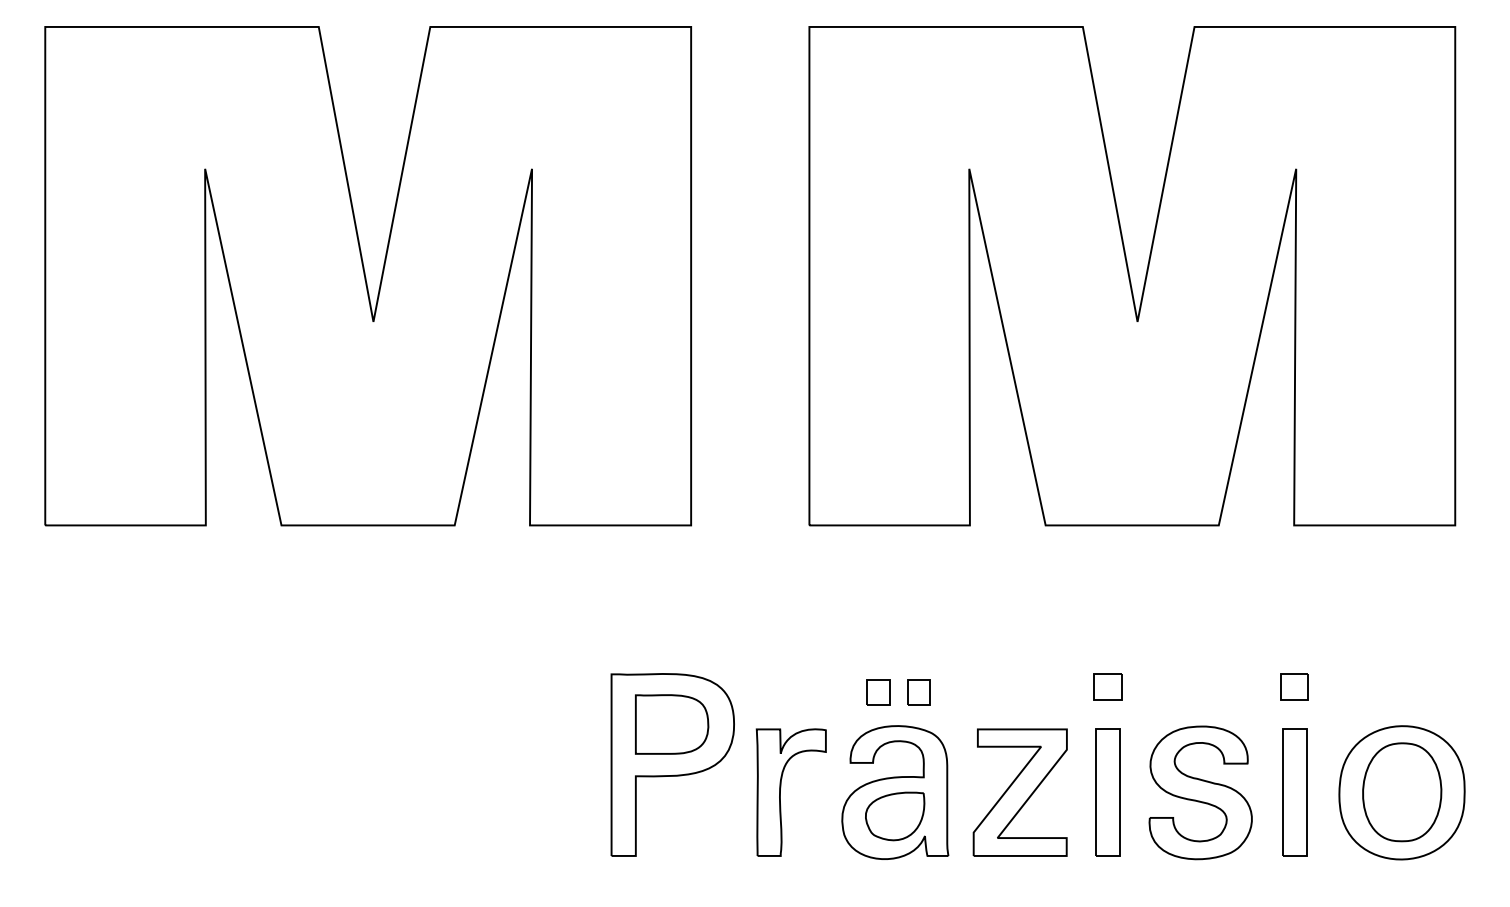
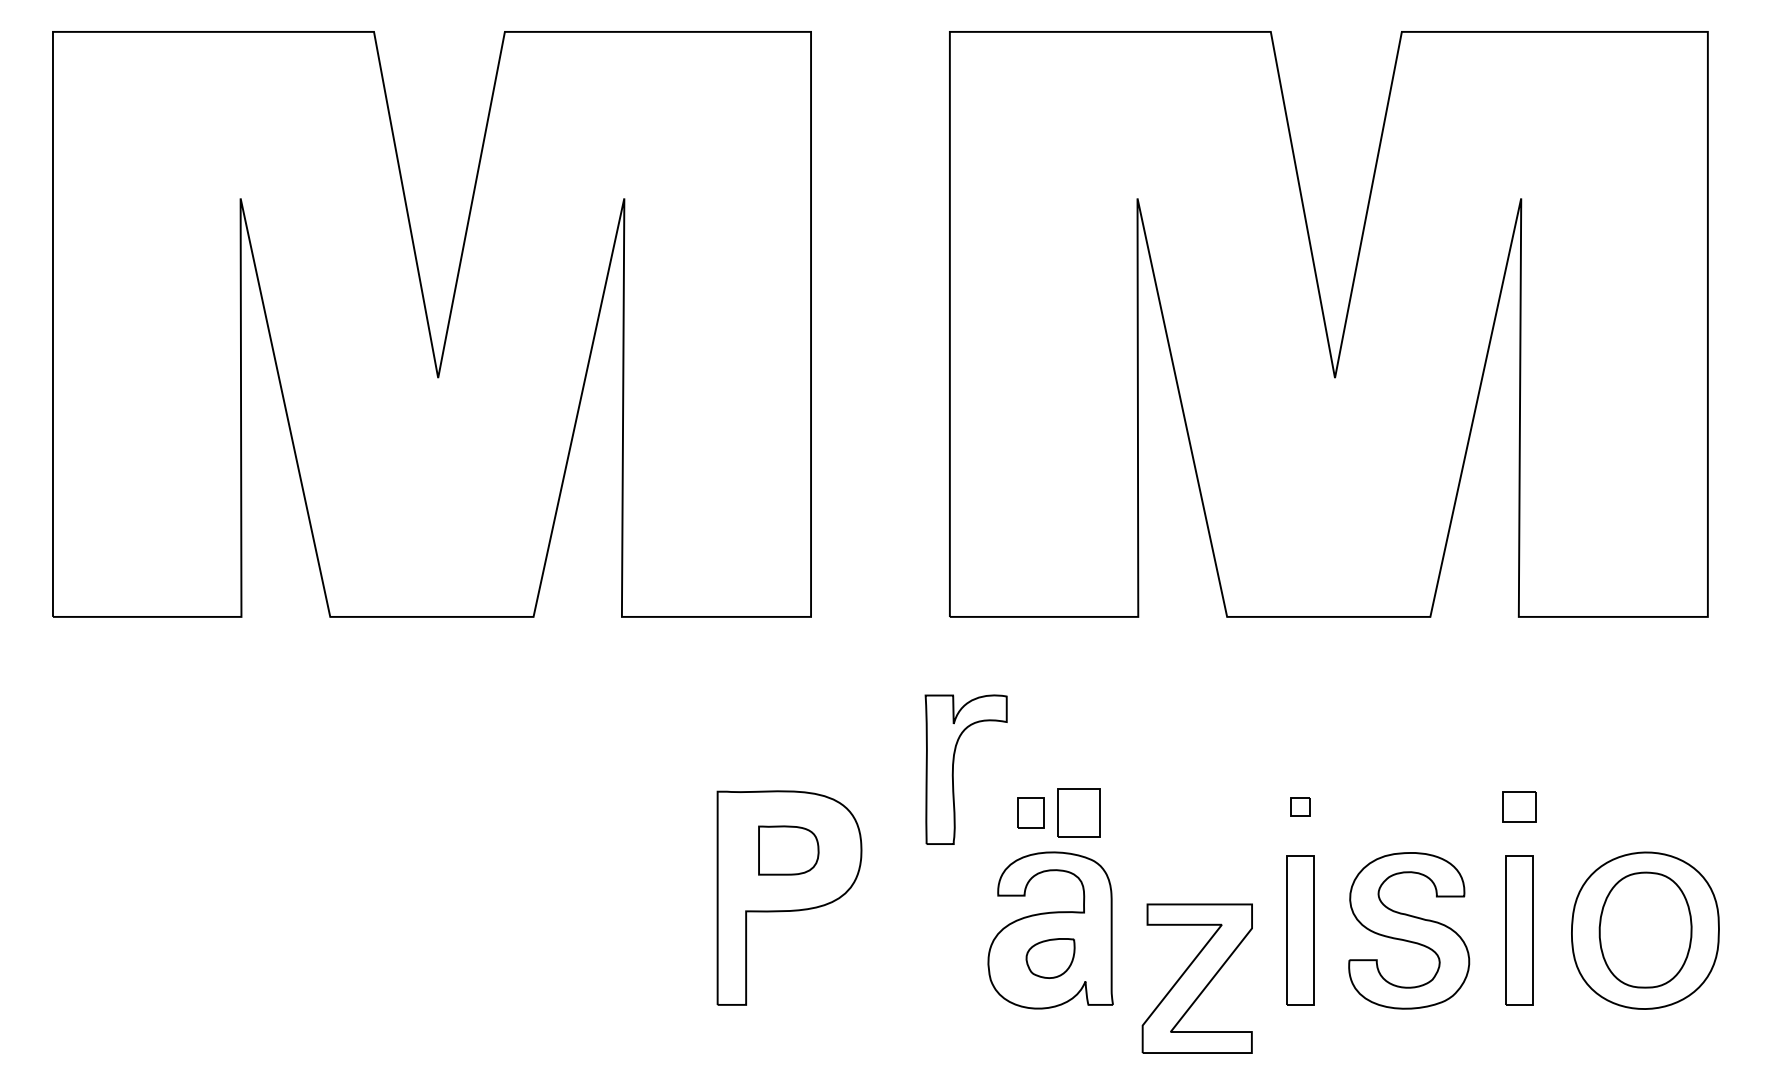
part: (1107, 686) -> (1299, 805), size x0.6
part: (918, 692) -> (1077, 813), size x1.6
part: (672, 724) -> (789, 850), size x0.7
part: (780, 792) -> (953, 769), moved
part: (1019, 792) -> (1196, 978), moved
part: (895, 816) -> (1050, 958), size x0.7

